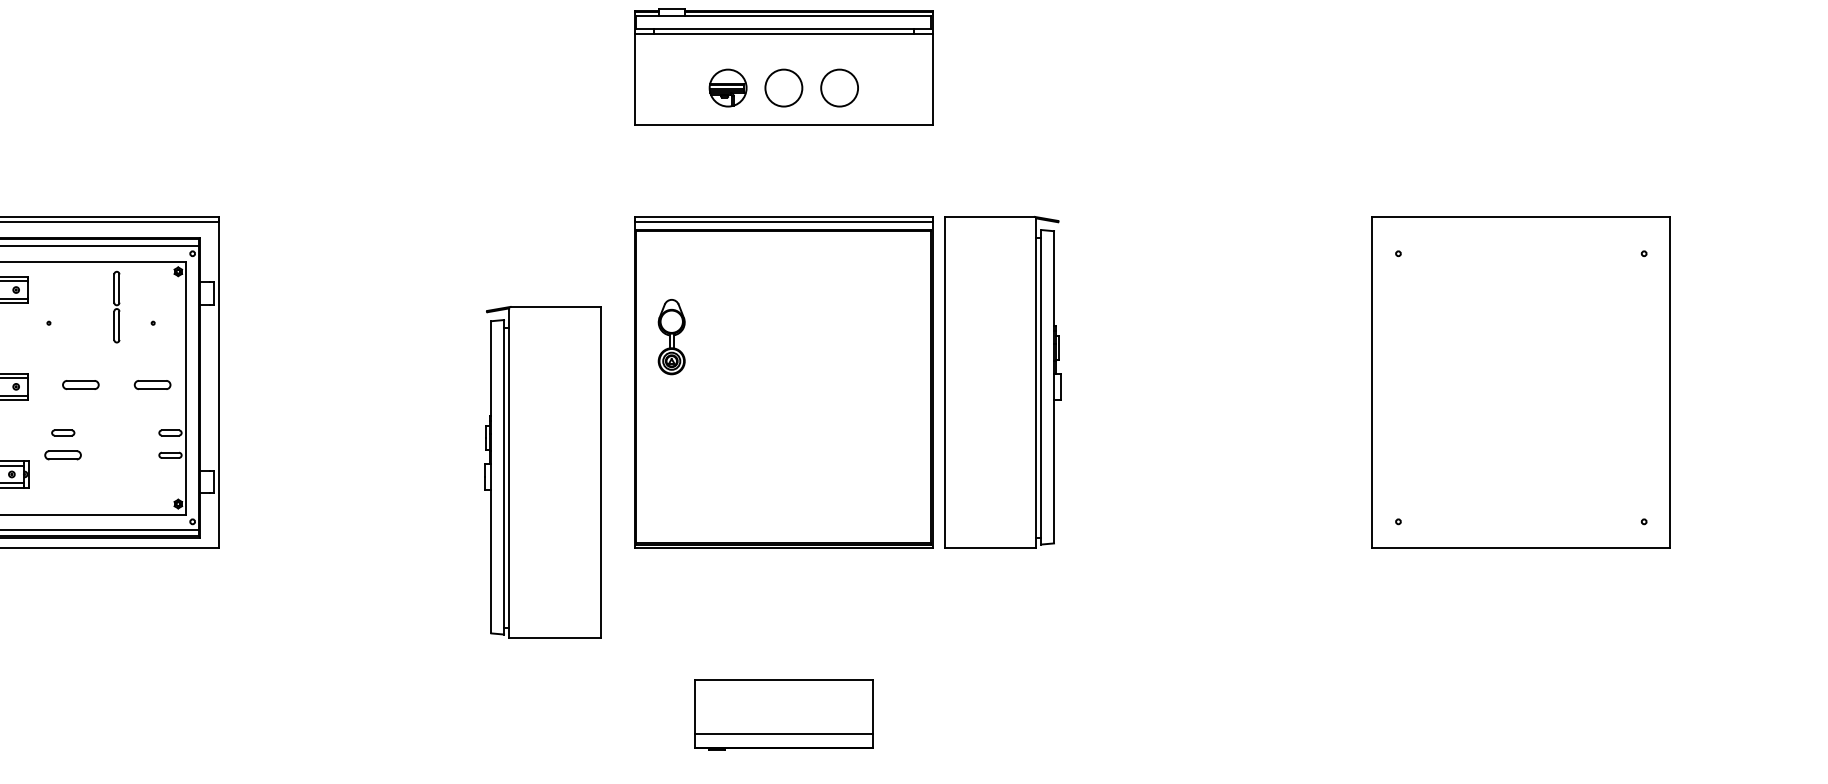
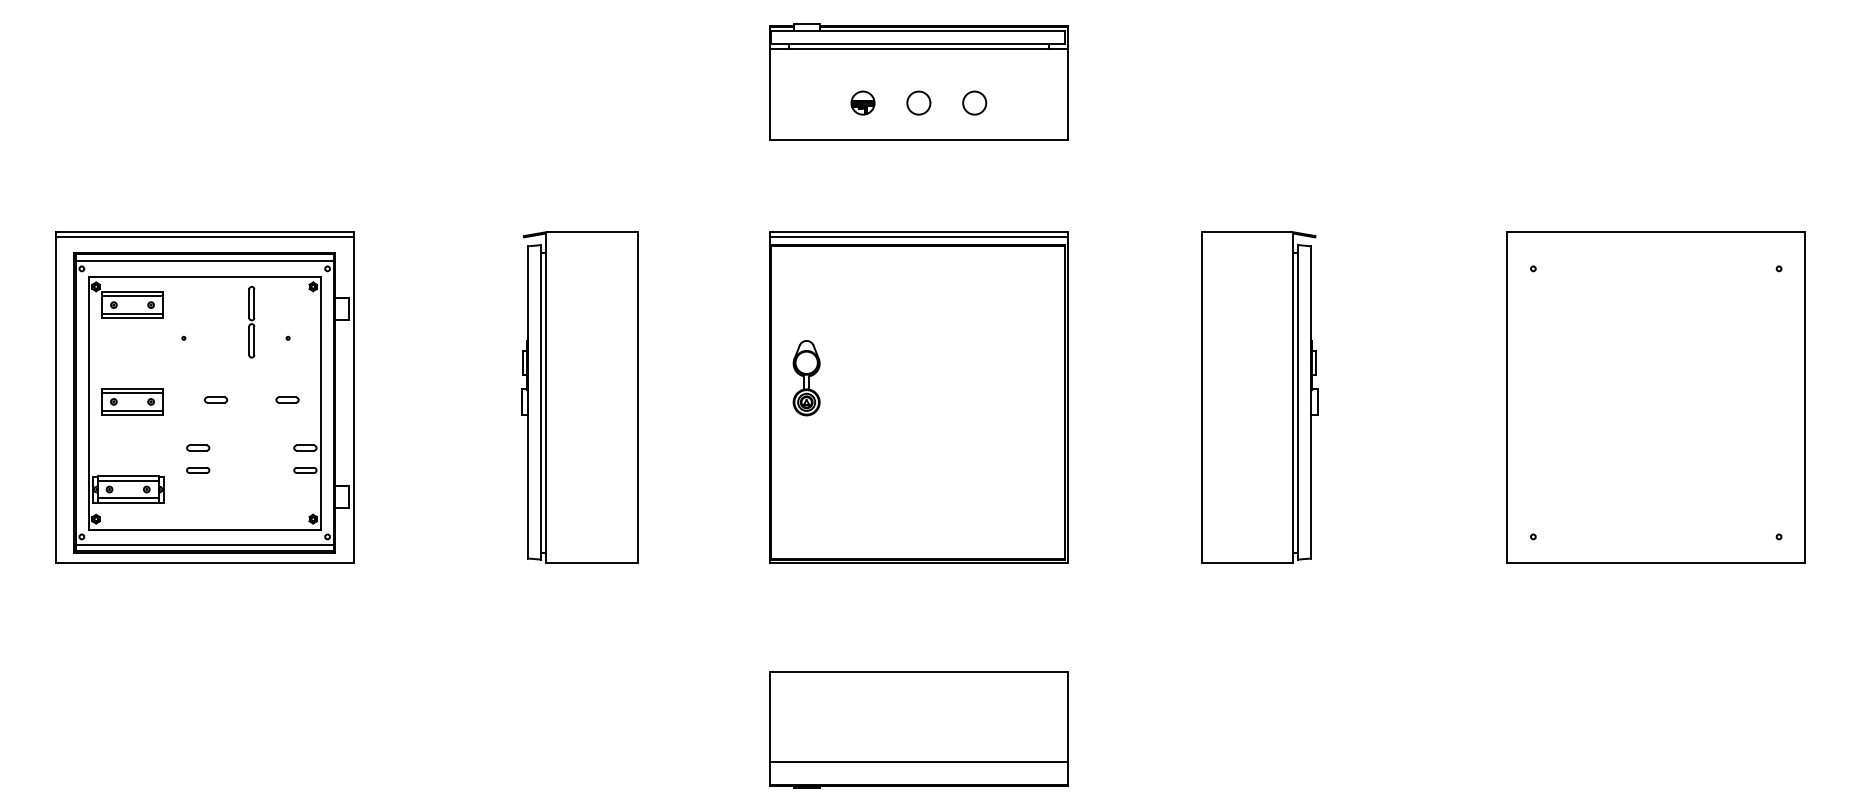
part: (727, 87) -> (862, 102), size x0.62
circle: (783, 87) -> (918, 102), size x0.62
circle: (839, 87) -> (974, 102), size x0.62
part: (671, 337) -> (806, 378), moved
part: (1002, 382) -> (1259, 397), moved
part: (81, 384) -> (216, 399), size x0.62
part: (152, 384) -> (287, 399), size x0.62
part: (63, 455) -> (198, 470), size x0.62
part: (542, 472) -> (579, 397), moved
part: (783, 714) -> (918, 729), size x1.67

